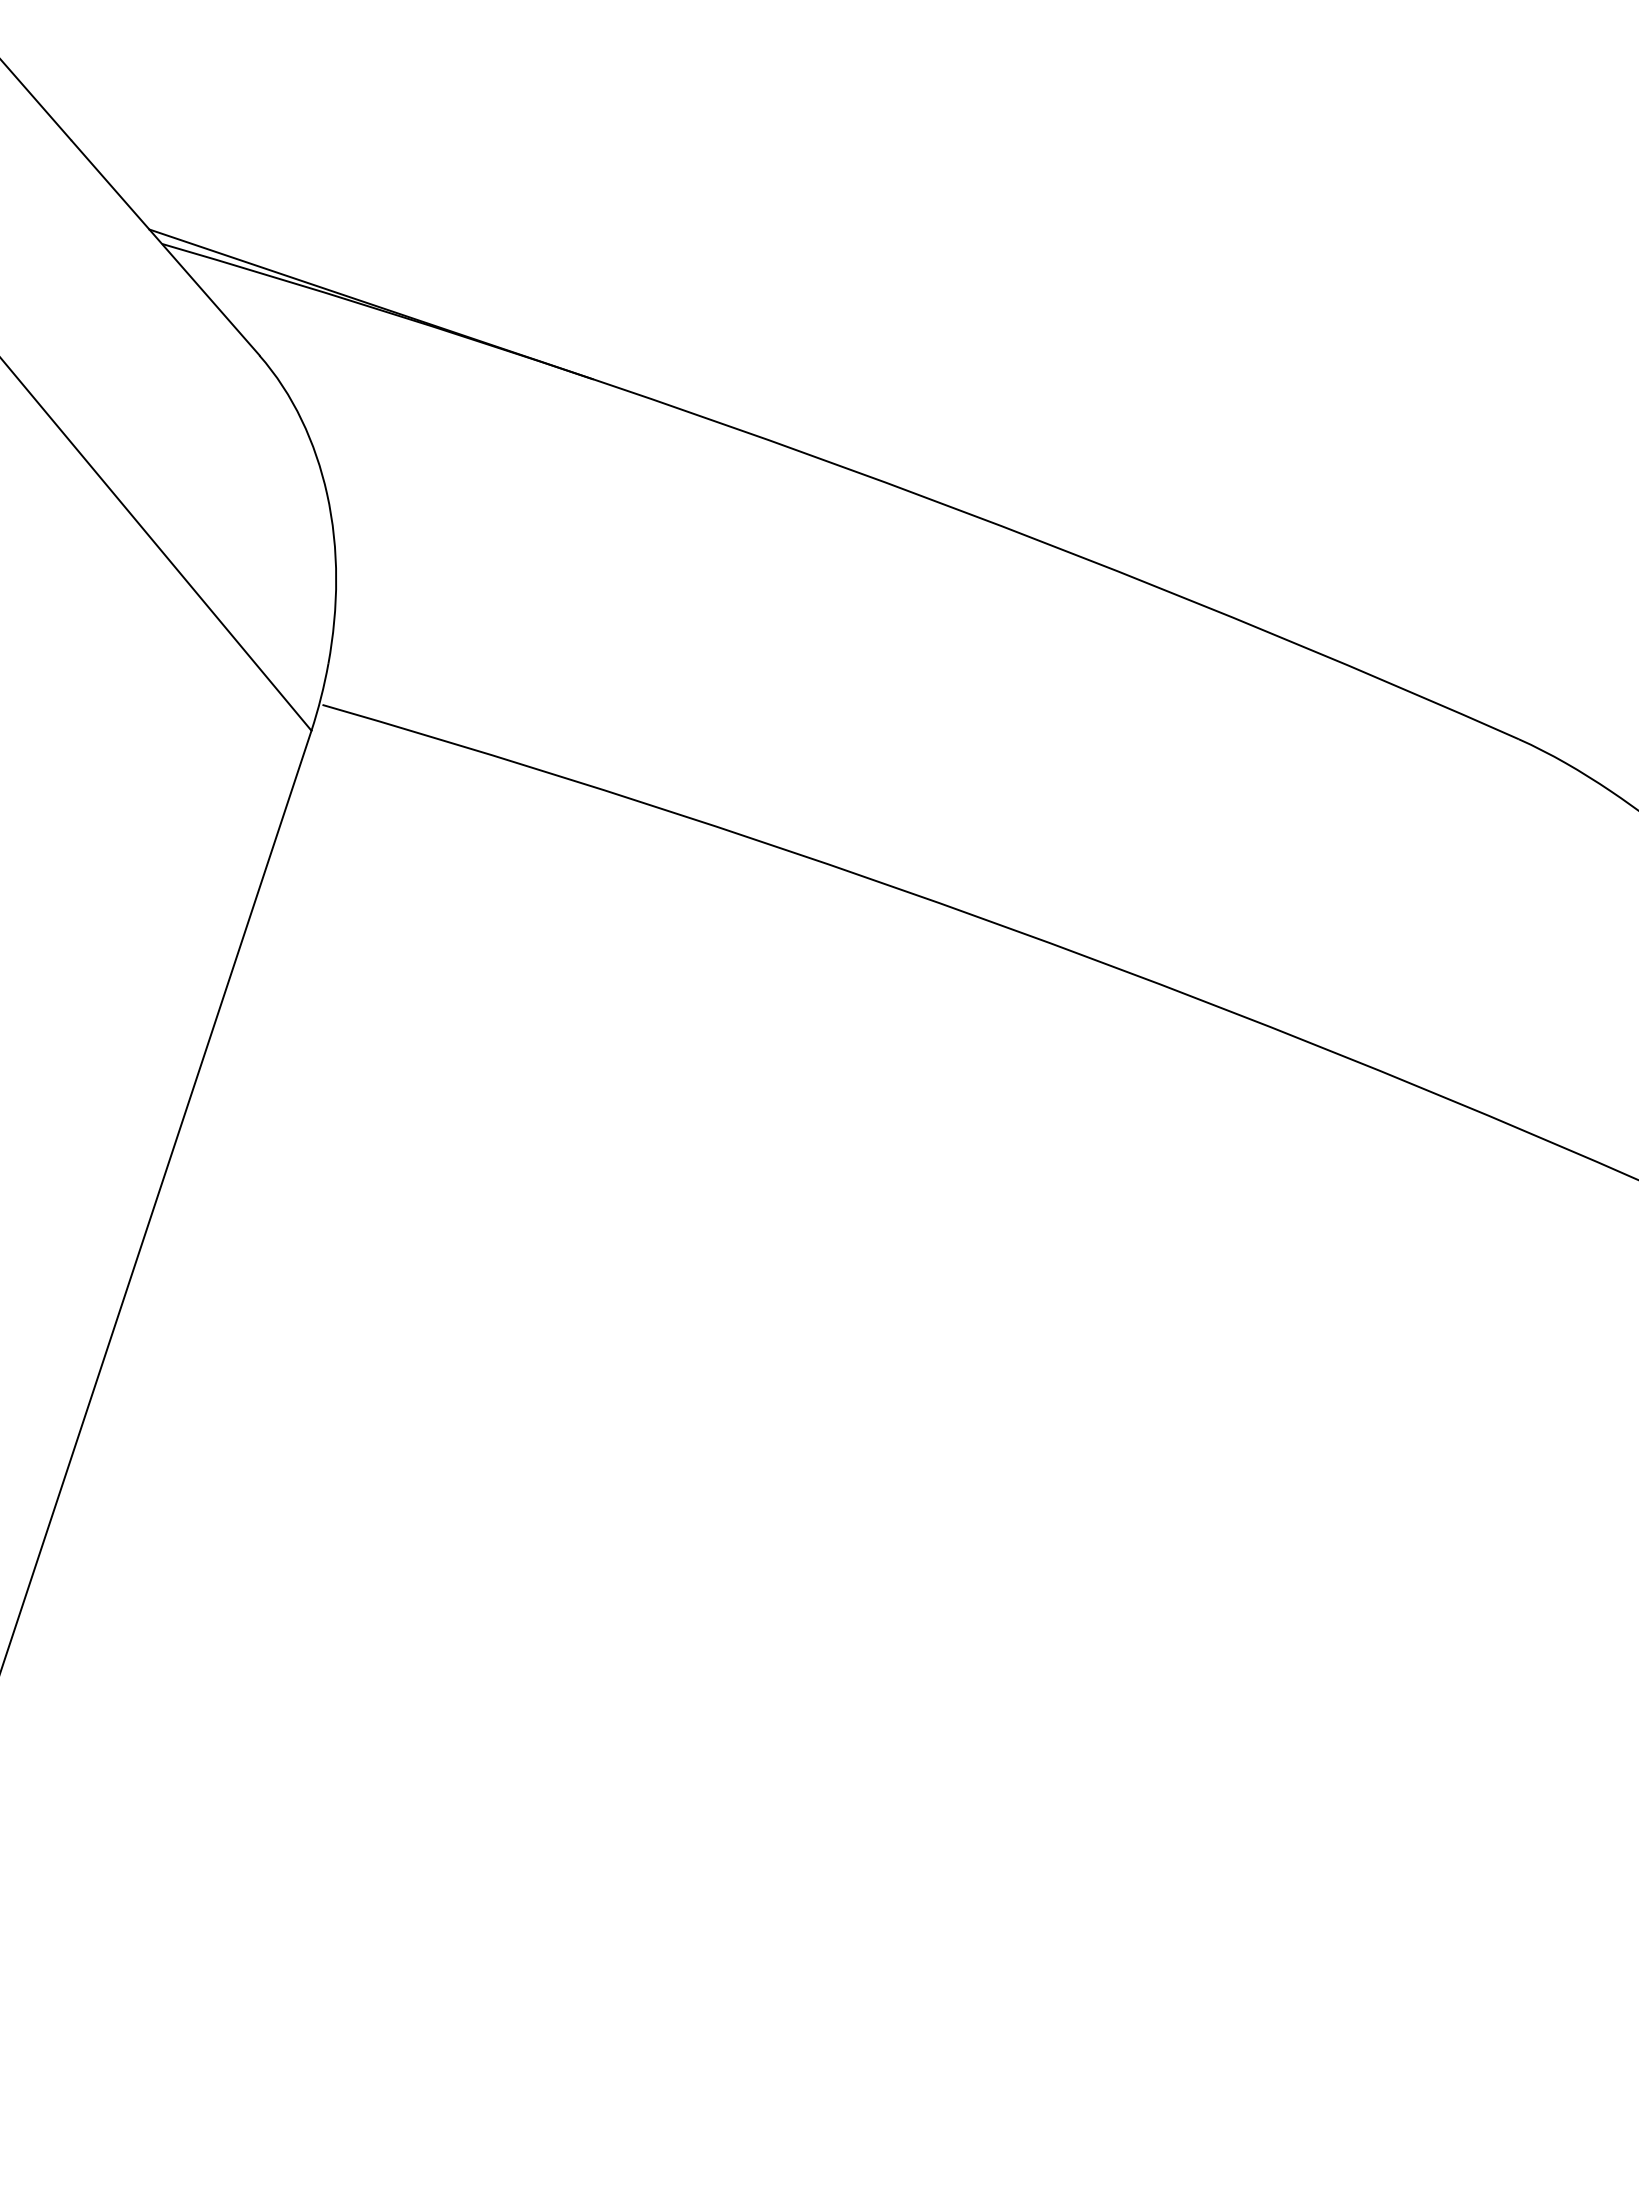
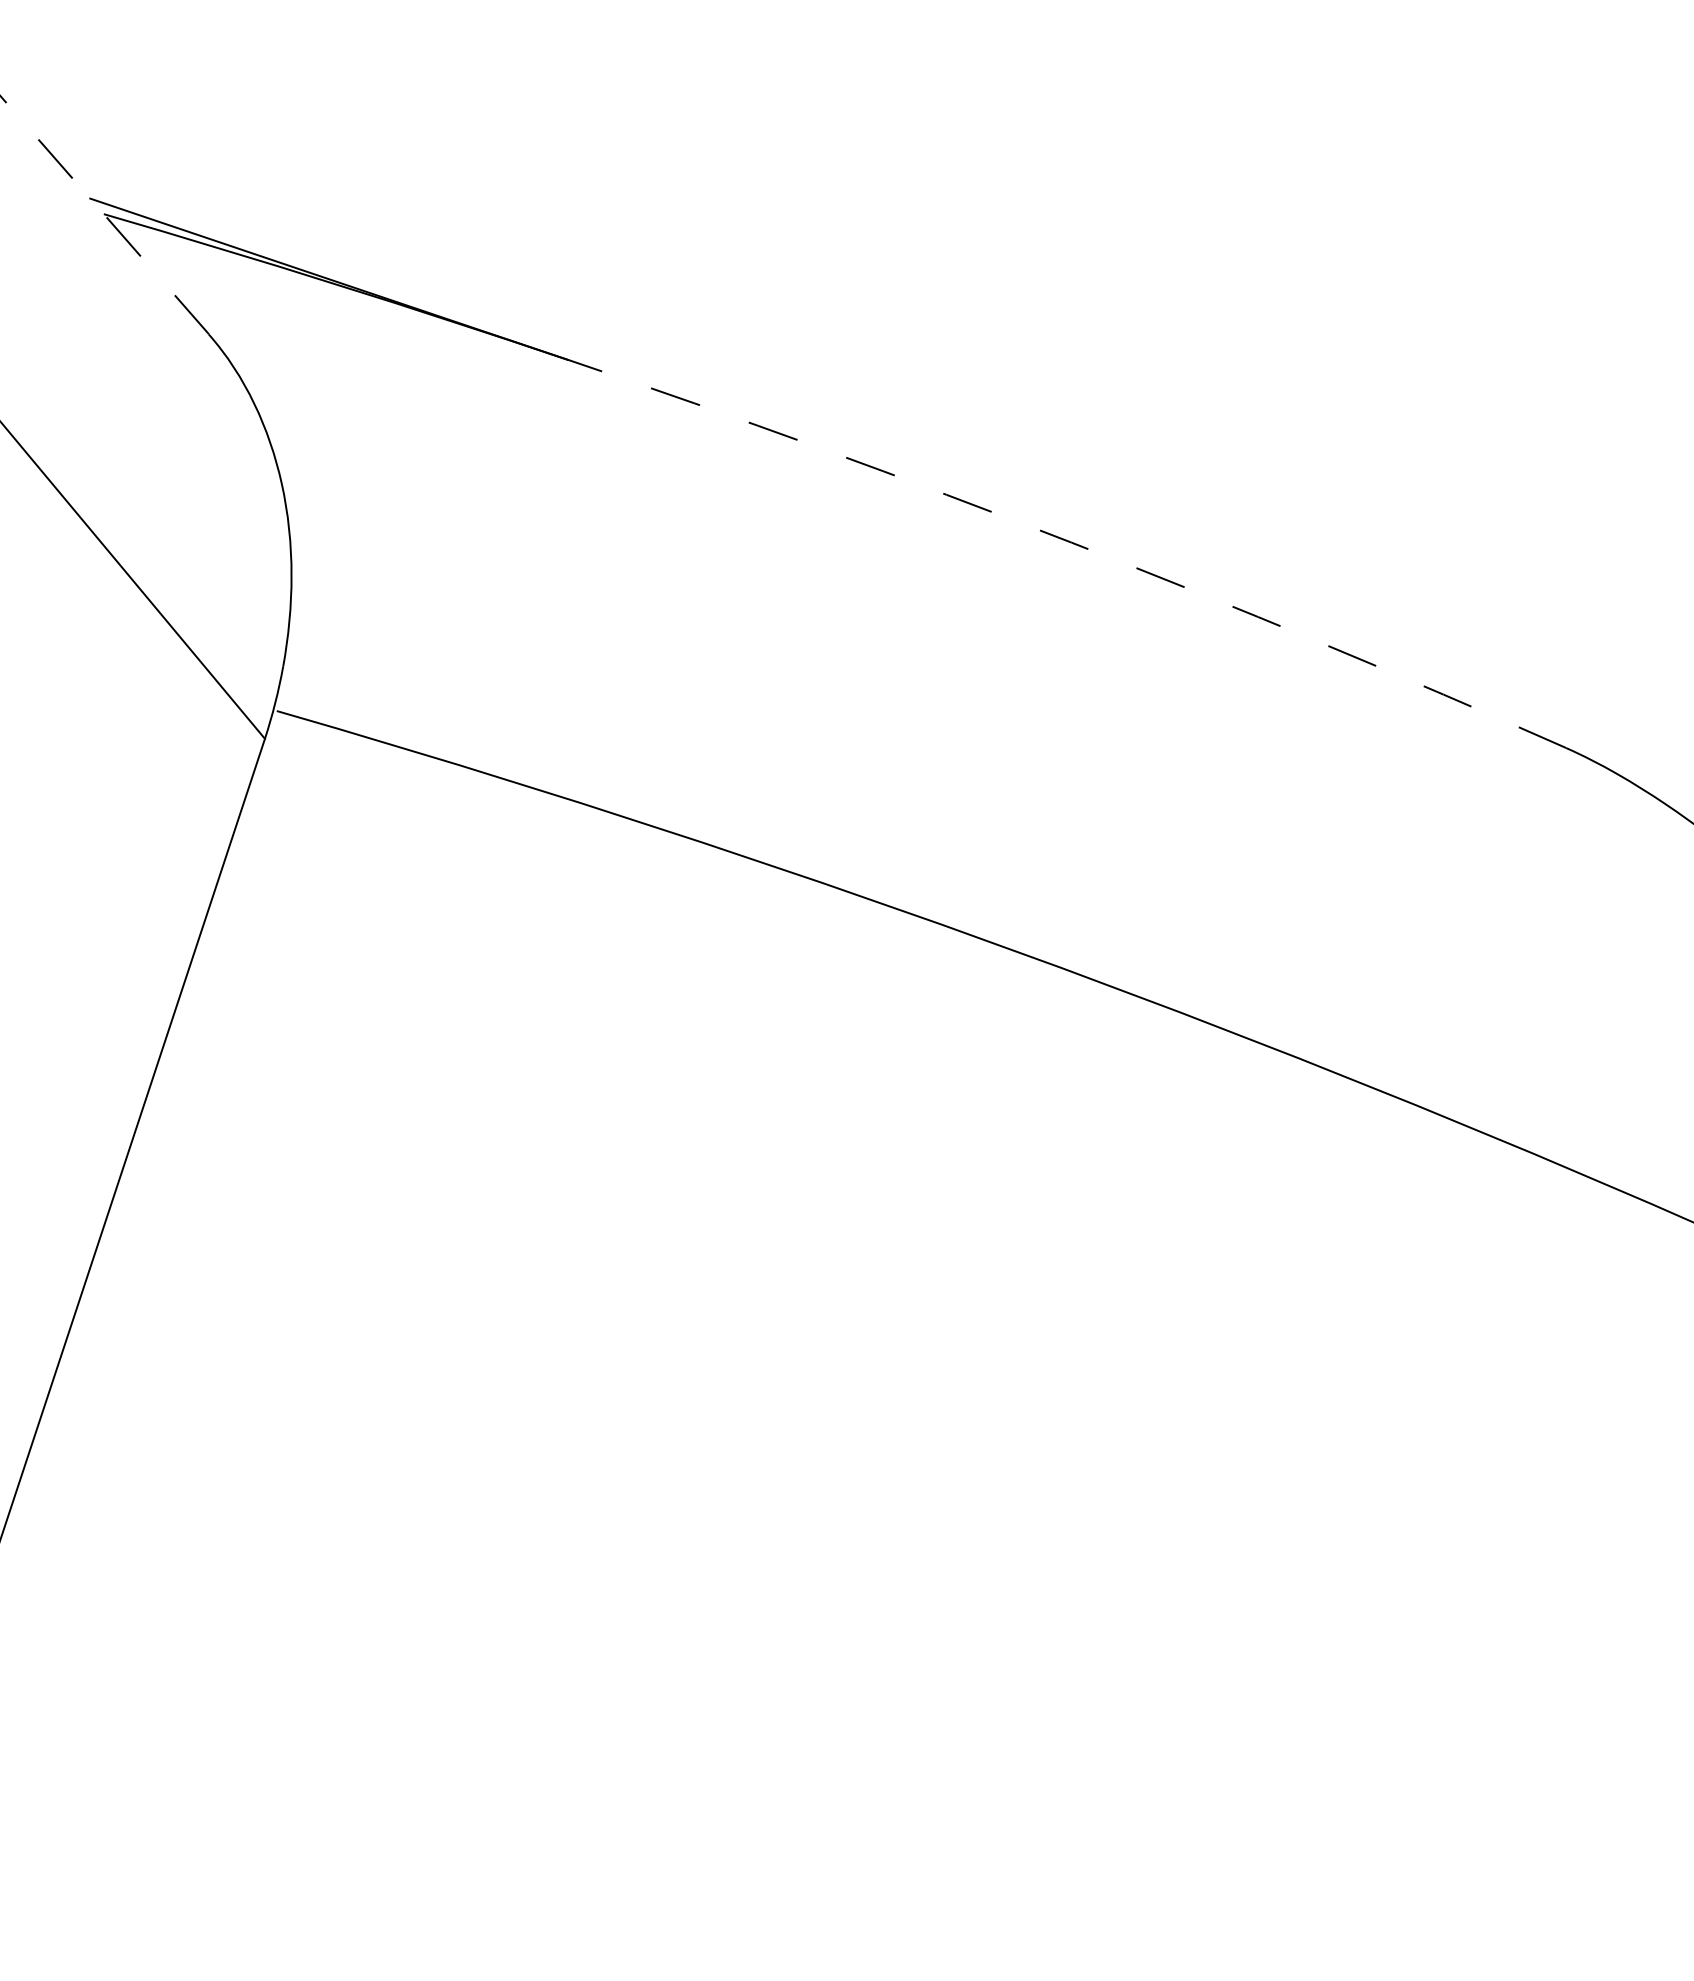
line: (165, 248) -> (107, 219), solid -> dashed
arc: (1059, 548) -> (1071, 542), solid -> dashed

